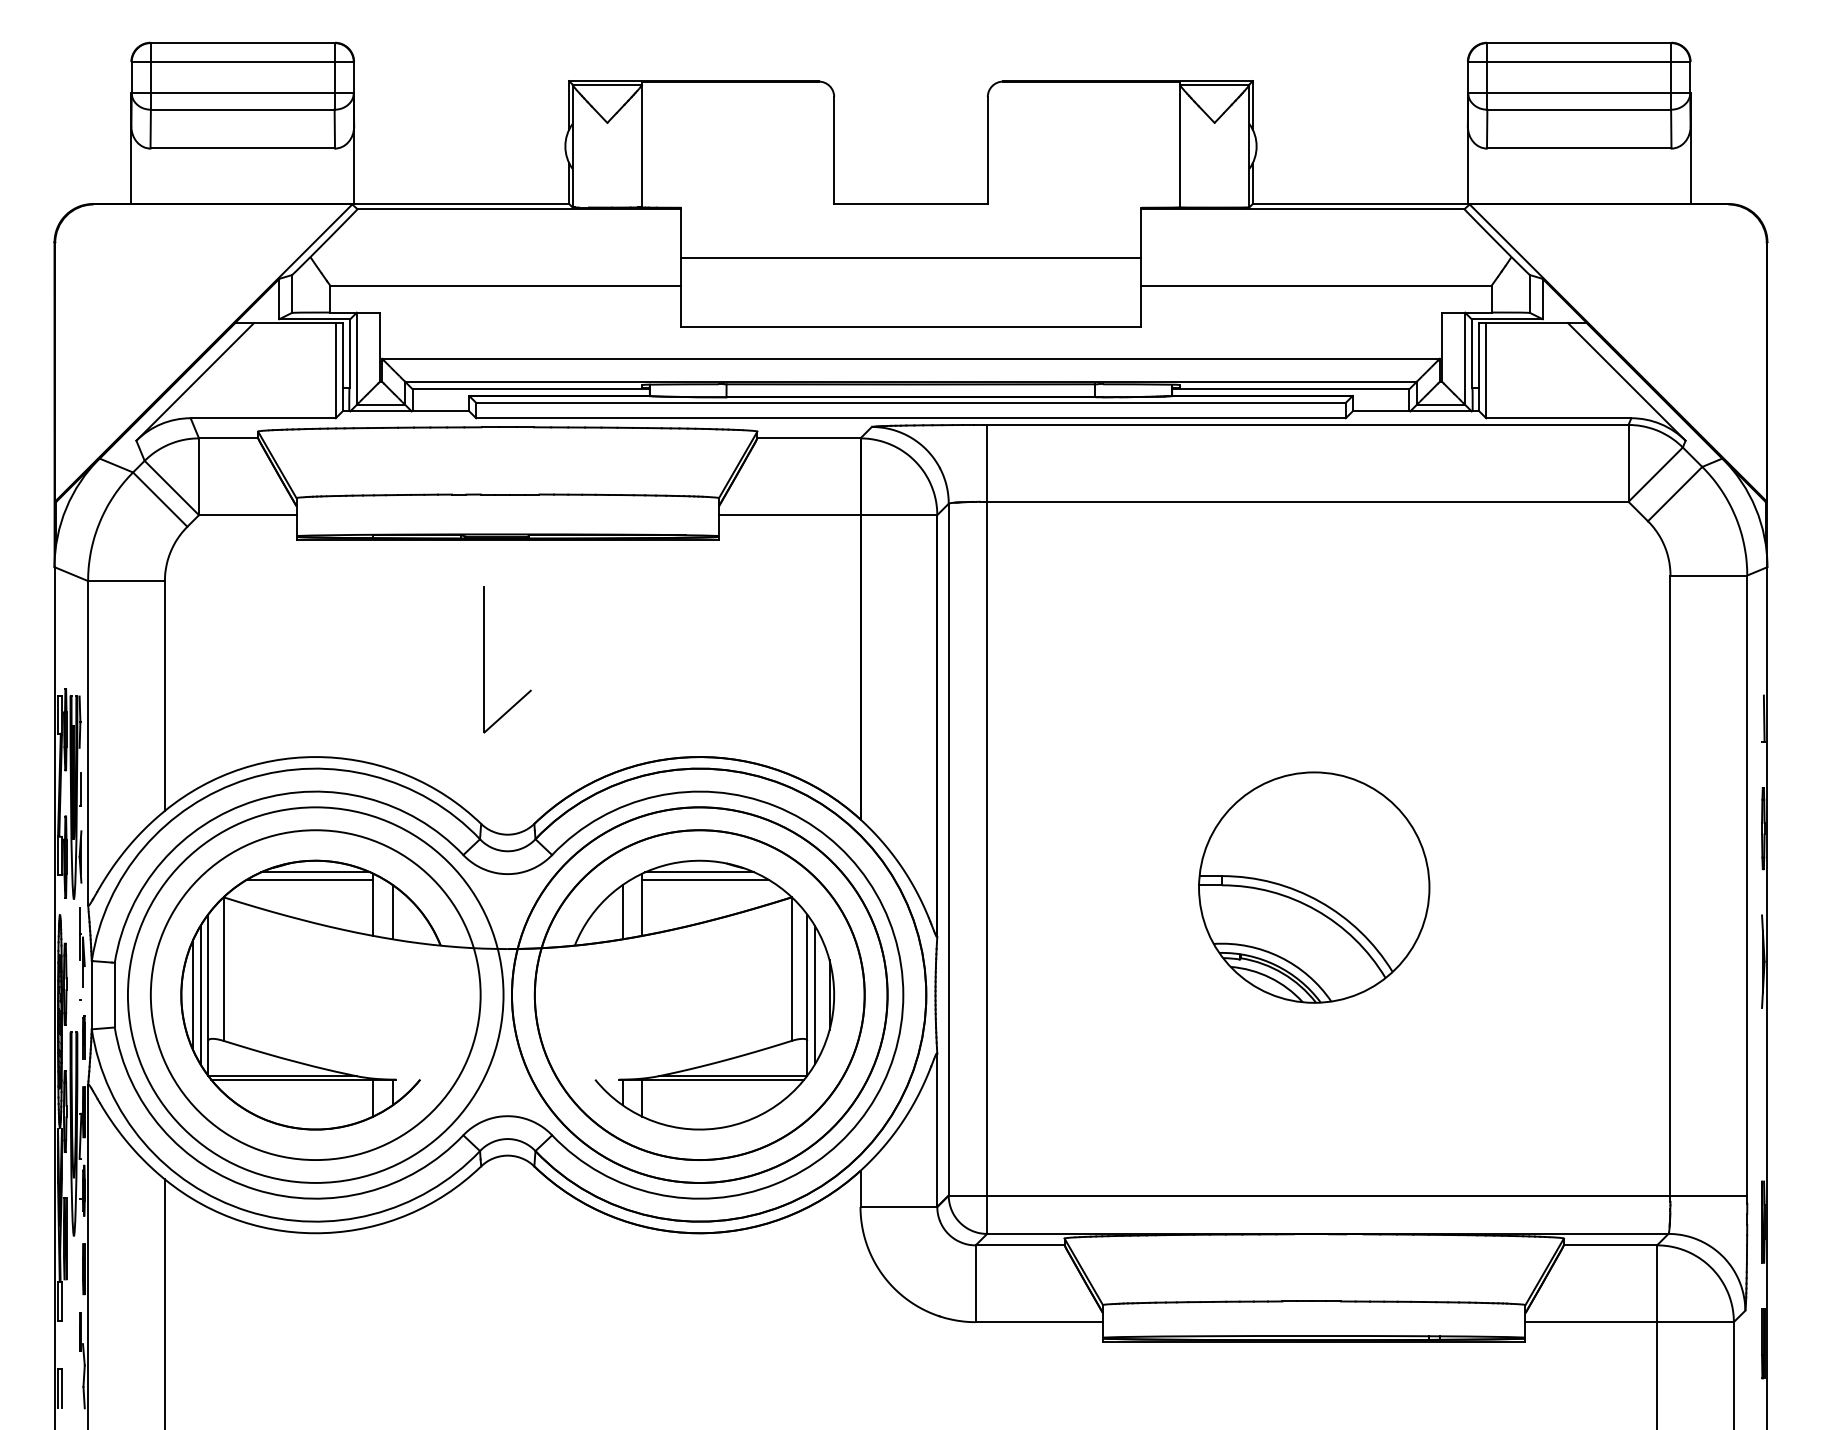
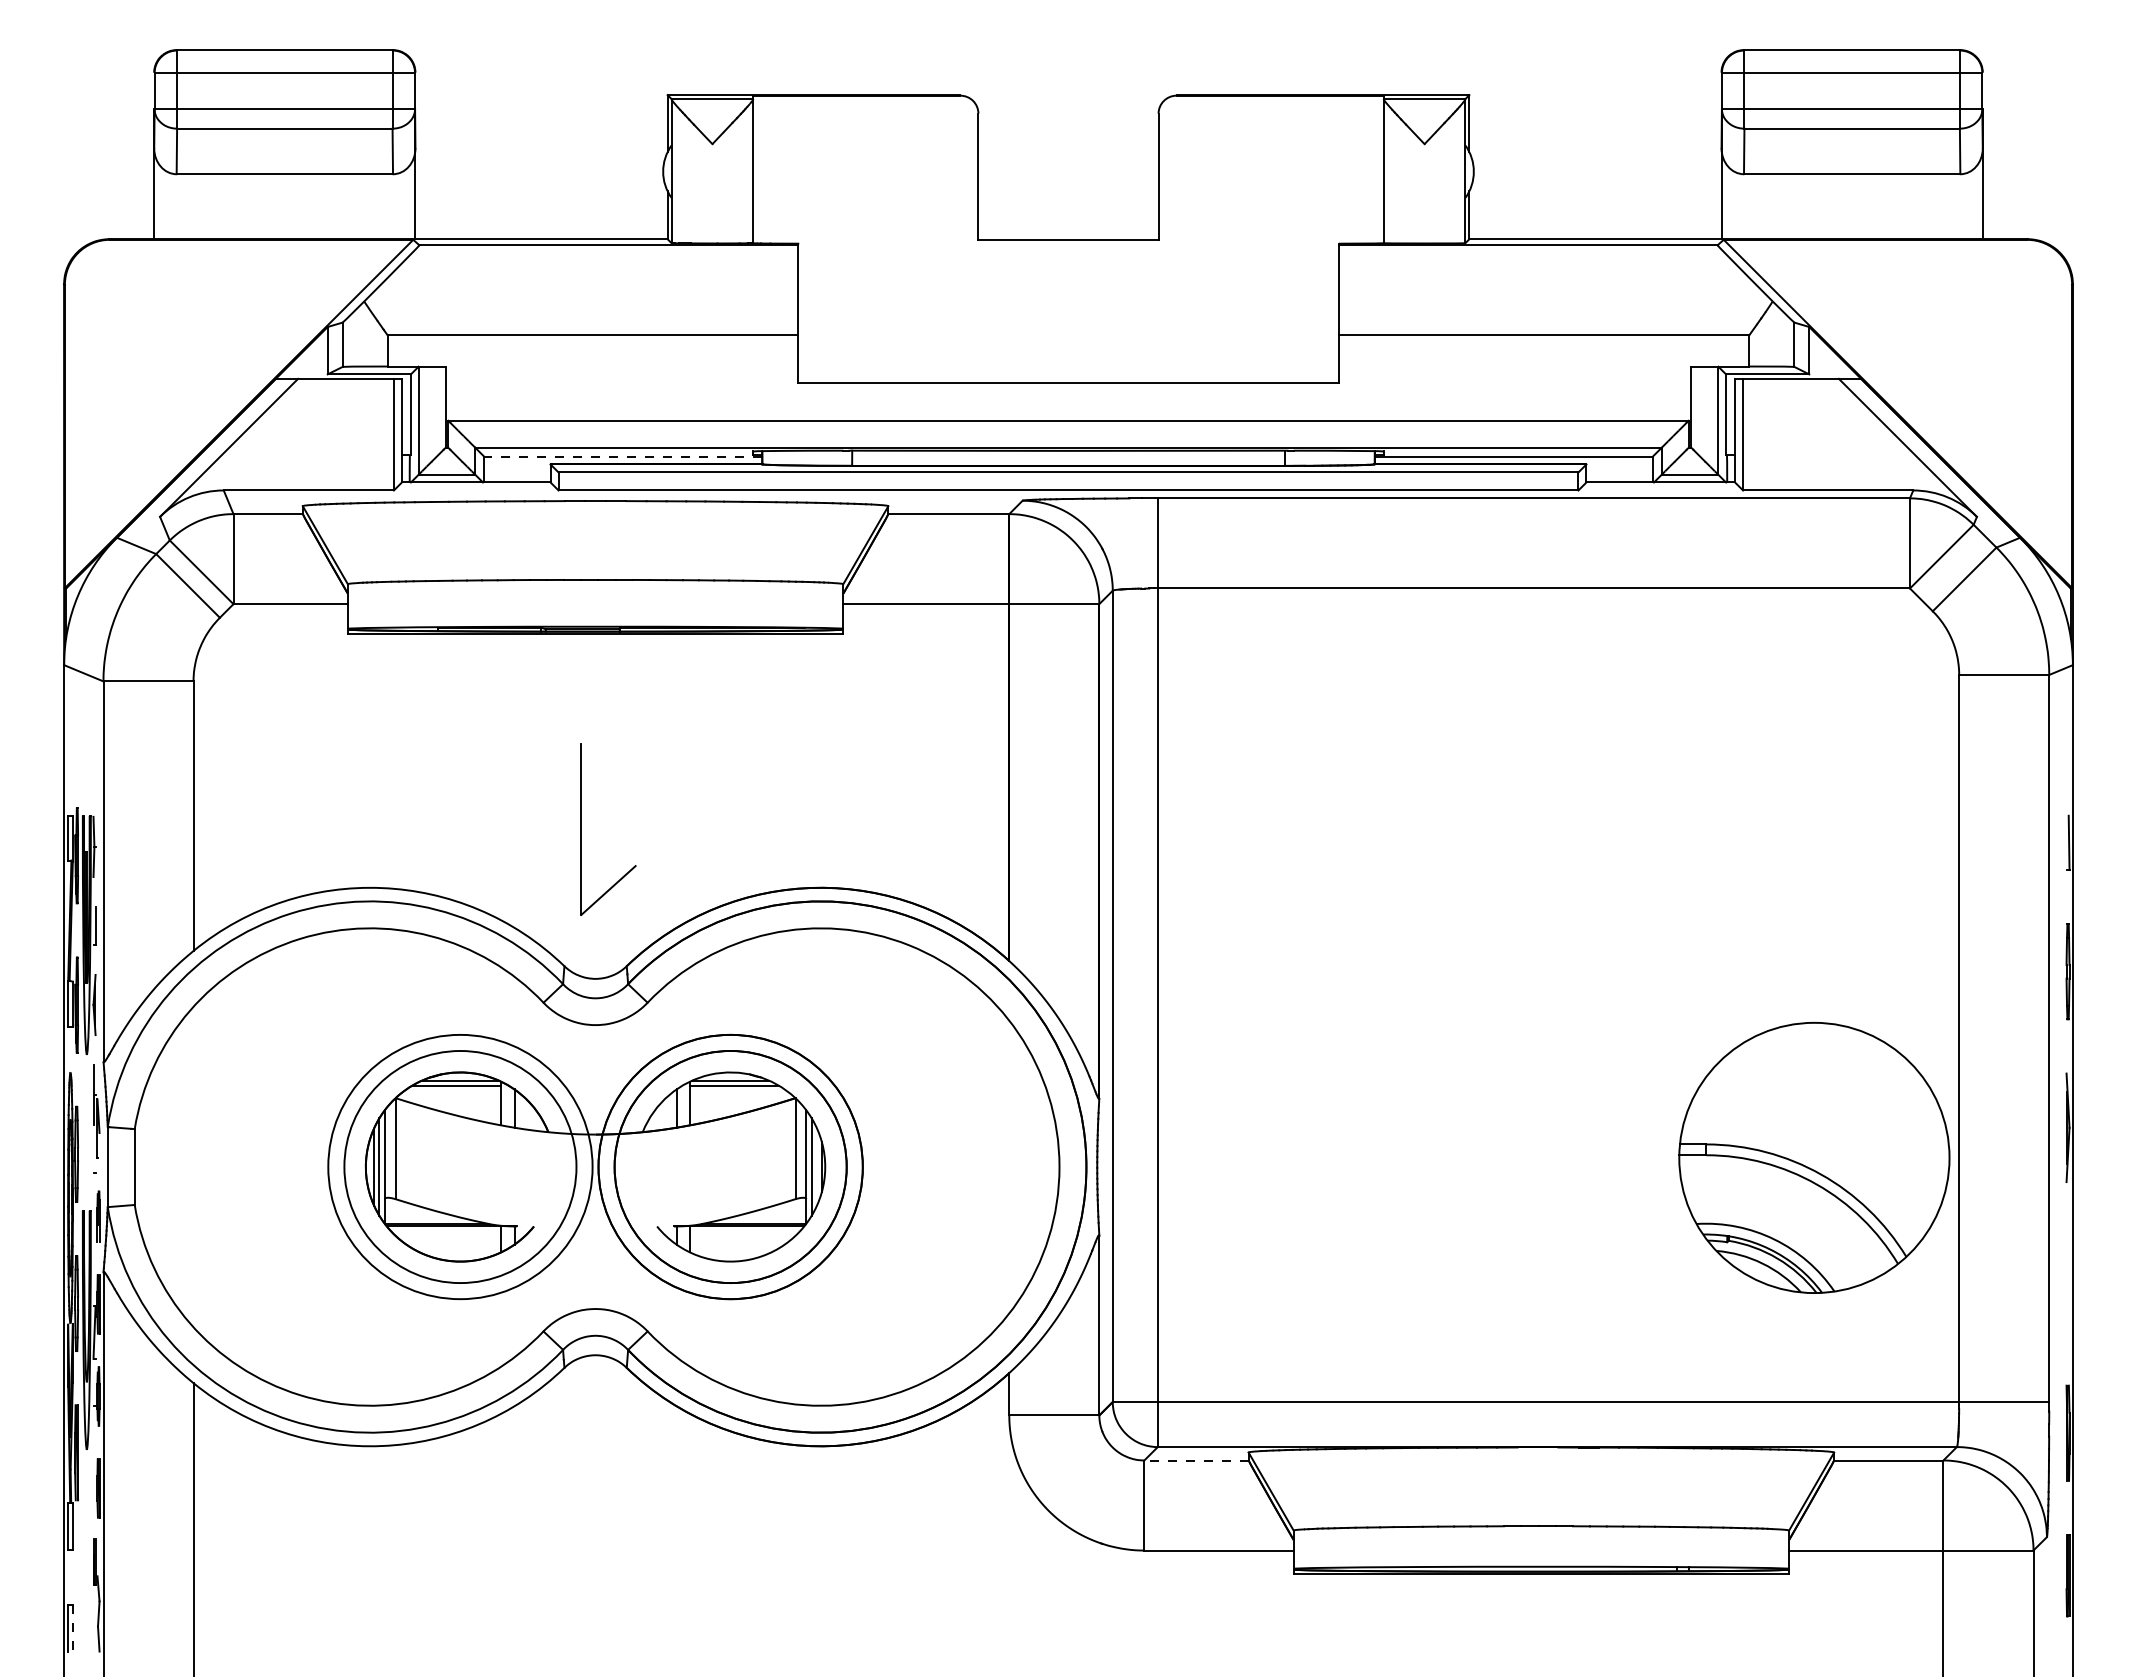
line: (911, 257) -> (1068, 302), removed
line: (530, 389) -> (622, 456), solid -> dashed
part: (484, 659) -> (581, 829), moved
part: (1314, 887) -> (1814, 1157), moved
part: (507, 994) -> (595, 1166), size x0.6
line: (1020, 1245) -> (1196, 1460), solid -> dashed
line: (61, 1388) -> (72, 1628), solid -> dashed

